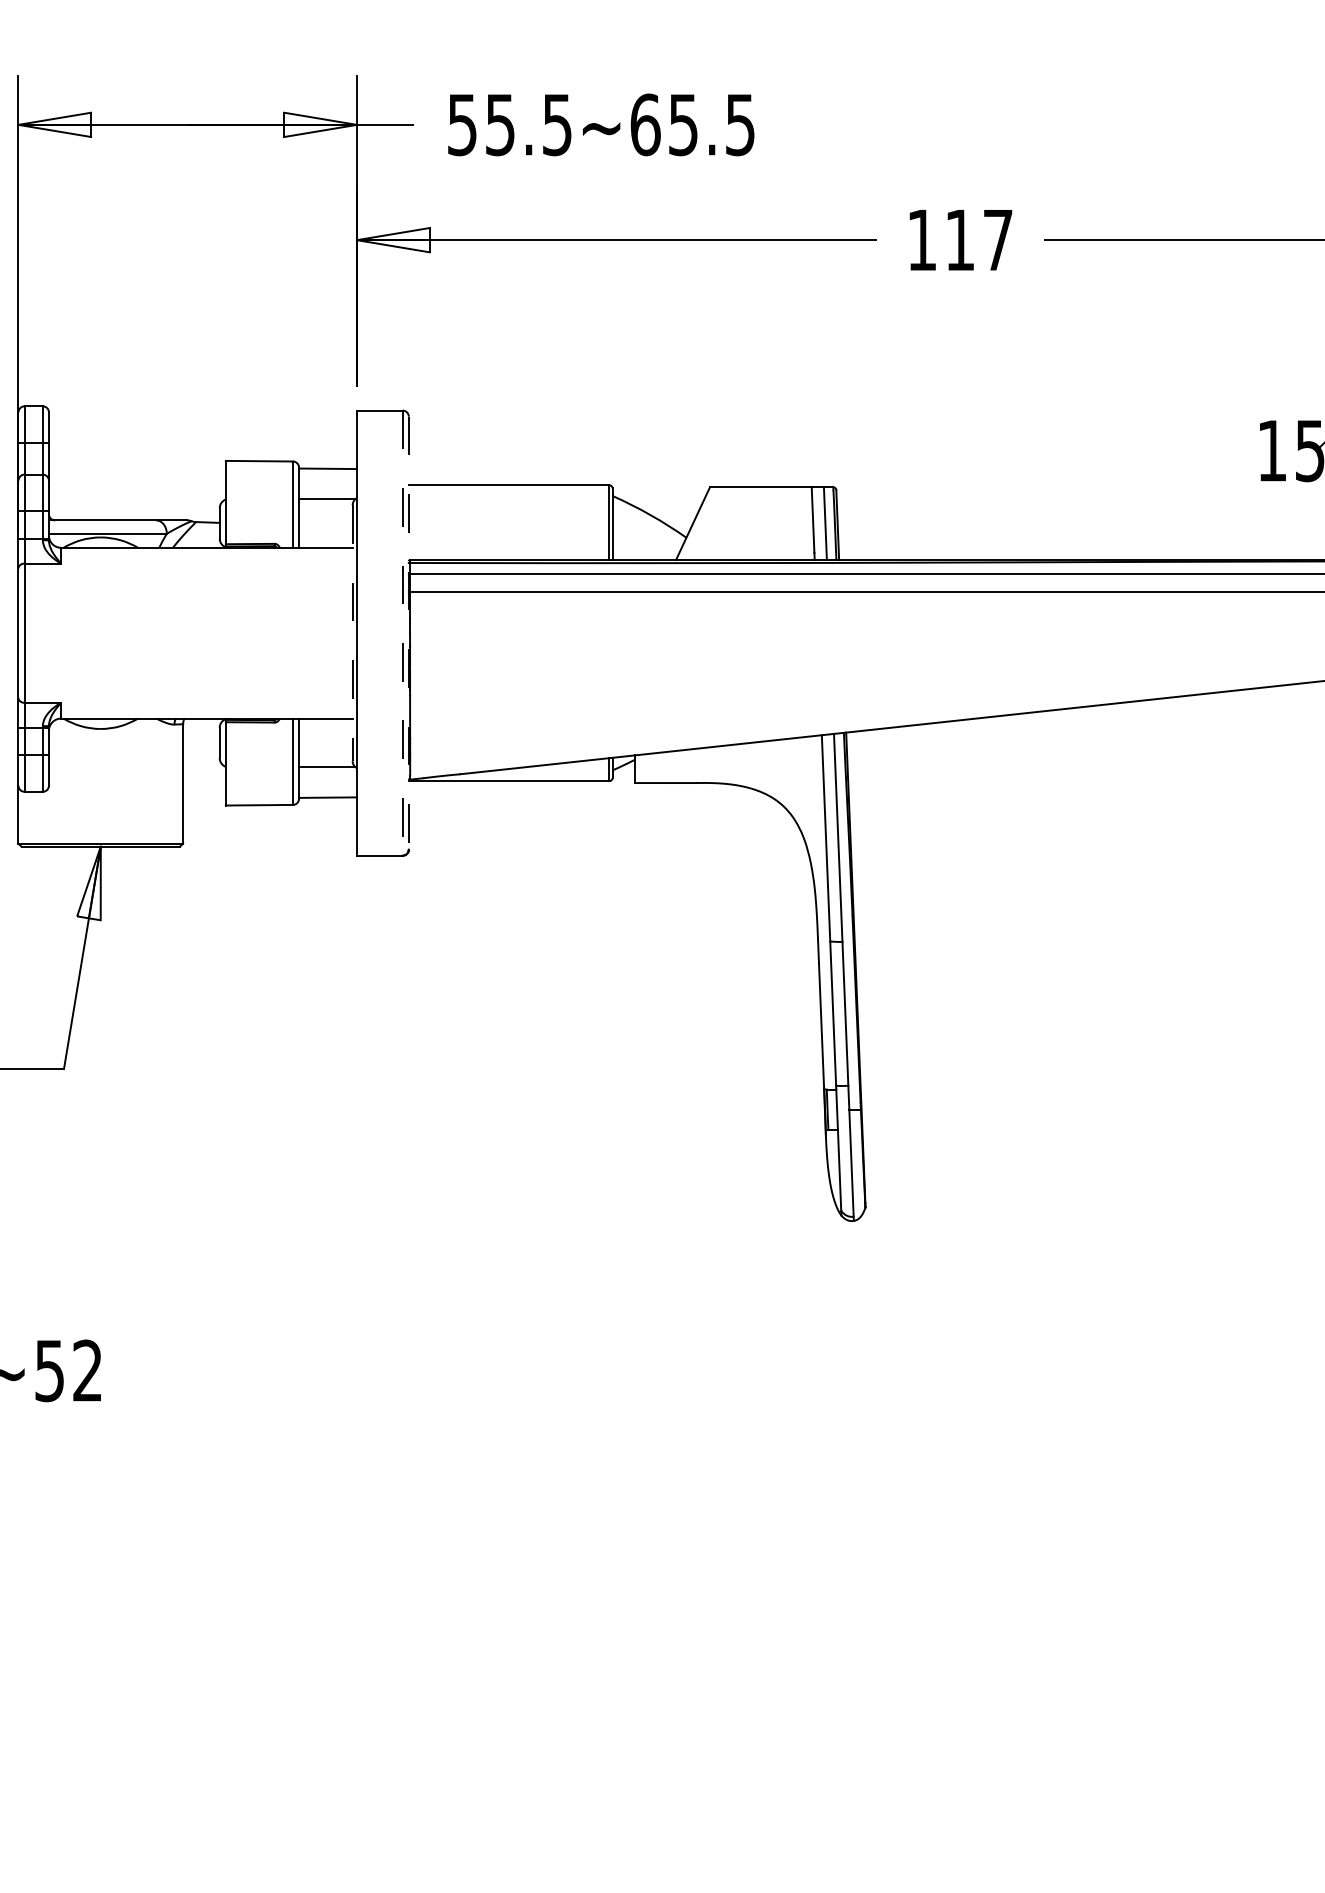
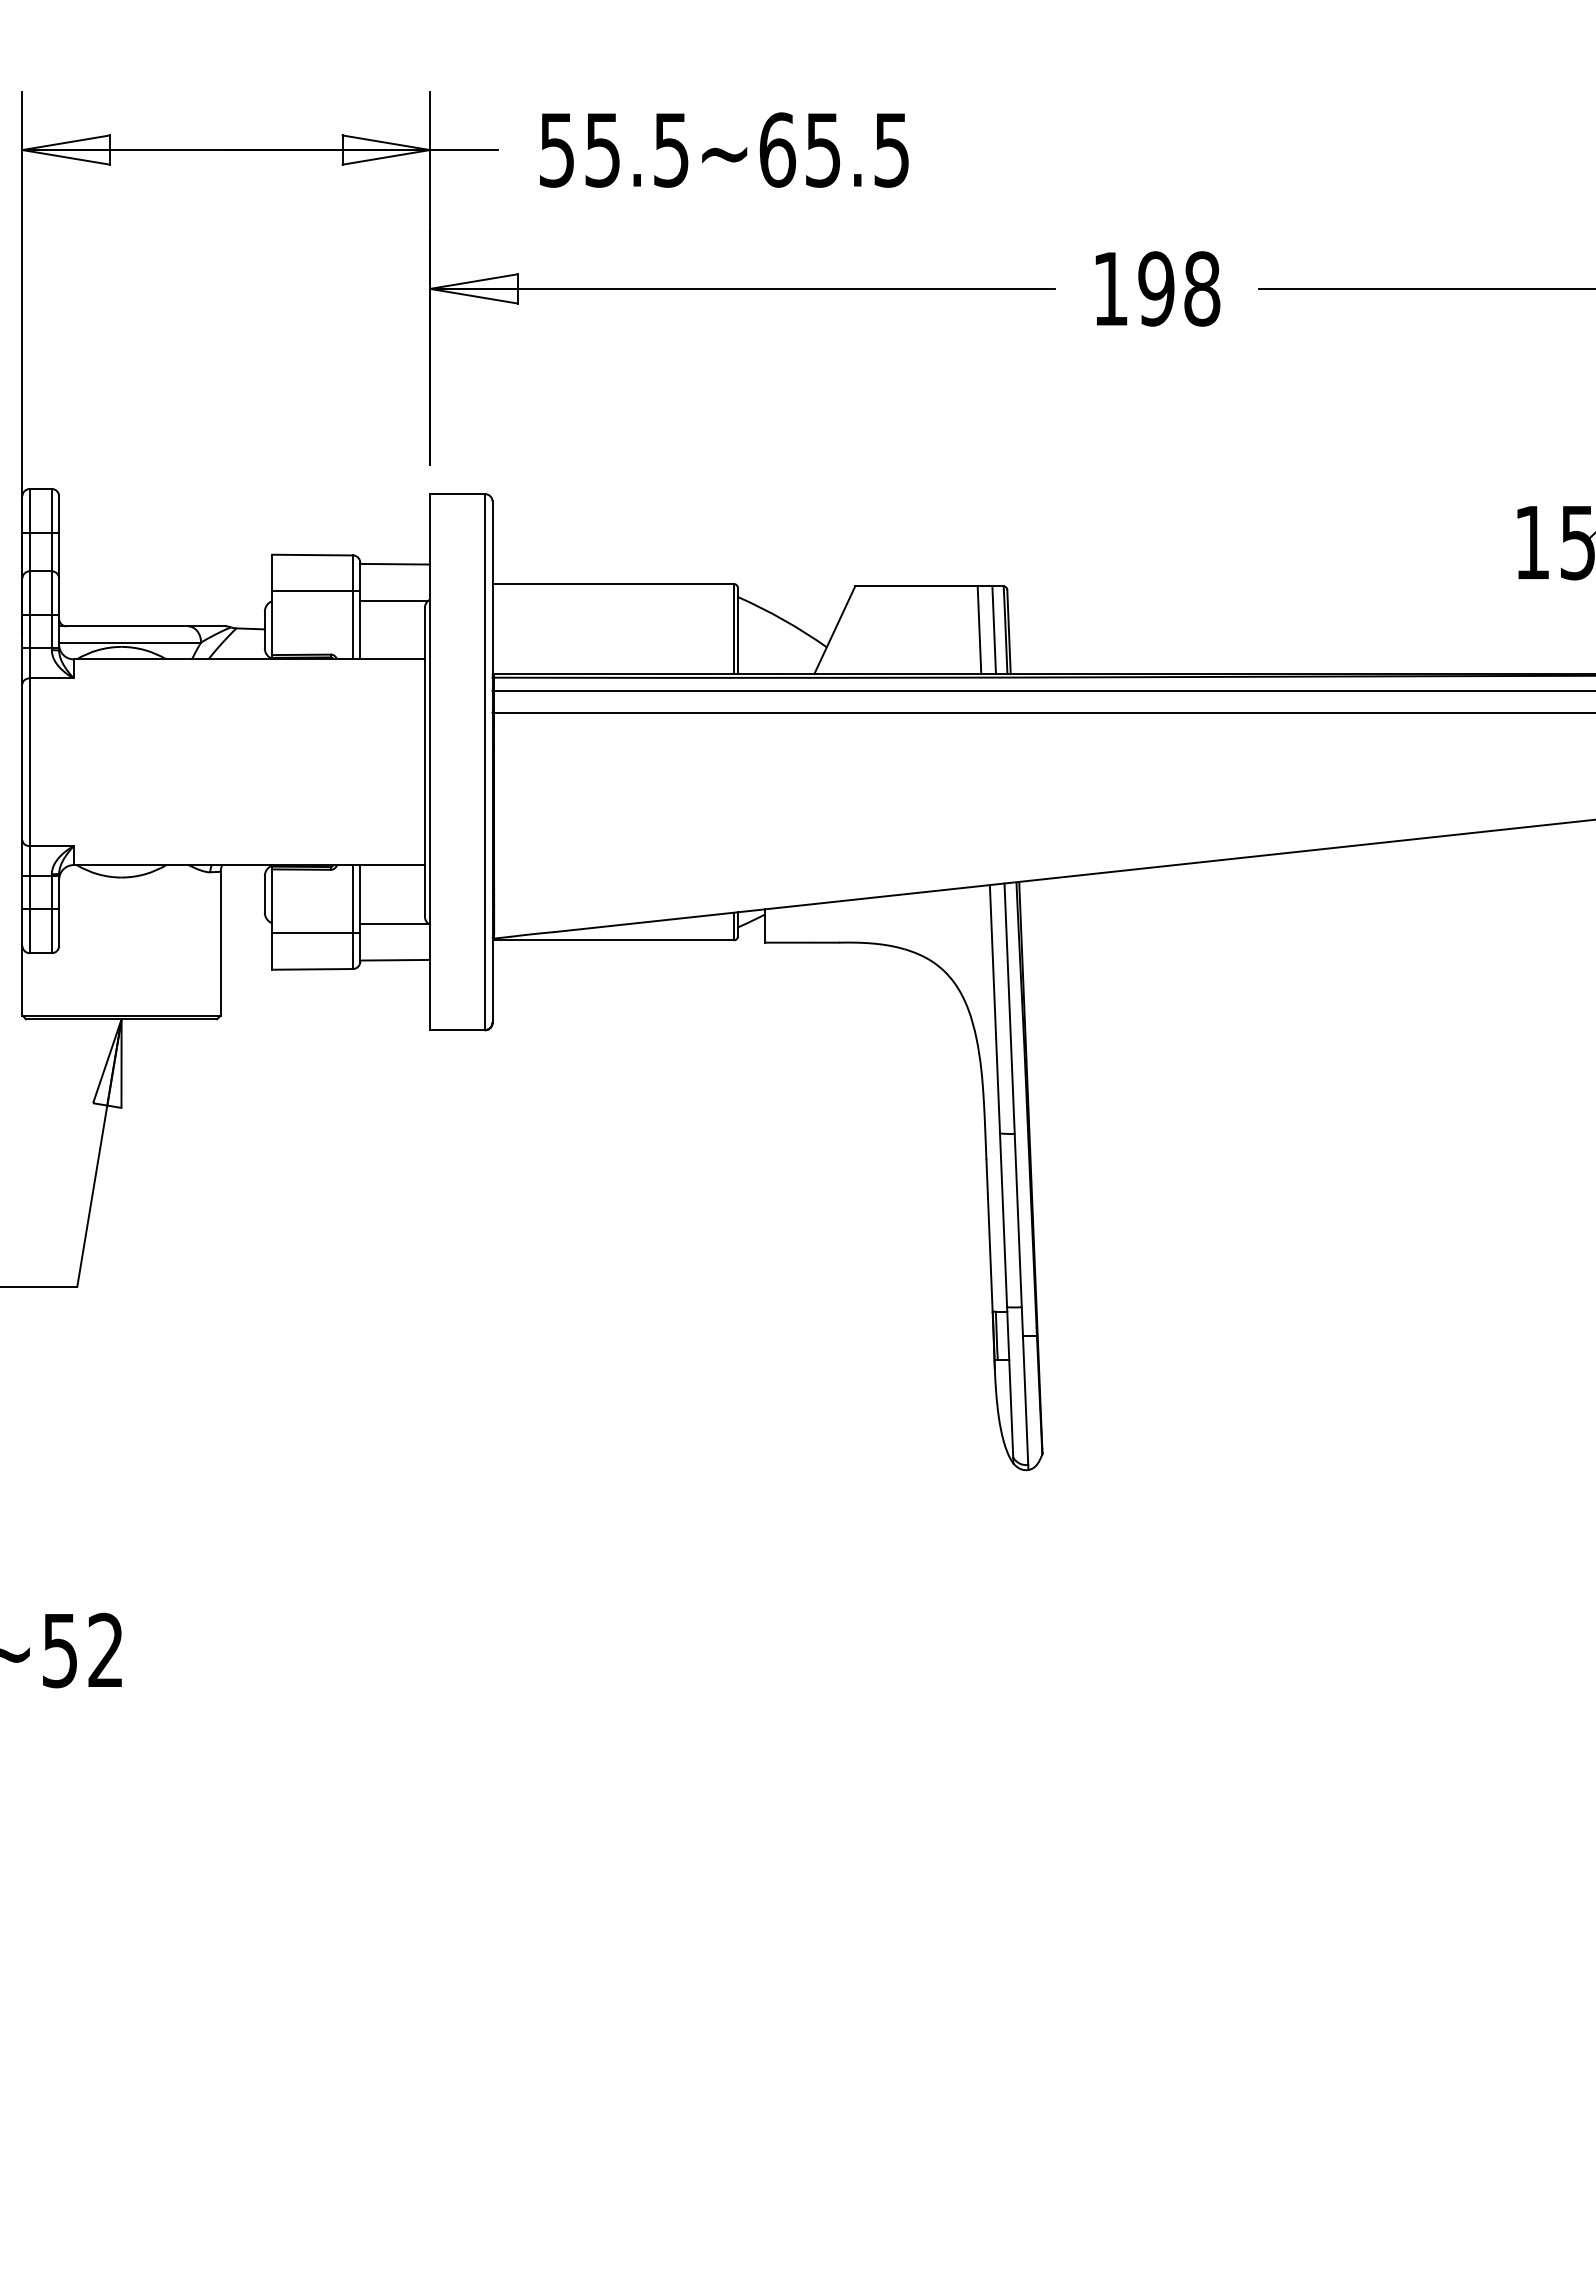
text: (979, 239) -> (1179, 288), 117 -> 198
line: (262, 491) -> (316, 591), added
line: (352, 633) -> (424, 762), dashed -> solid
line: (402, 633) -> (485, 762), dashed -> solid
line: (408, 633) -> (492, 762), dashed -> solid
line: (262, 775) -> (316, 933), added

